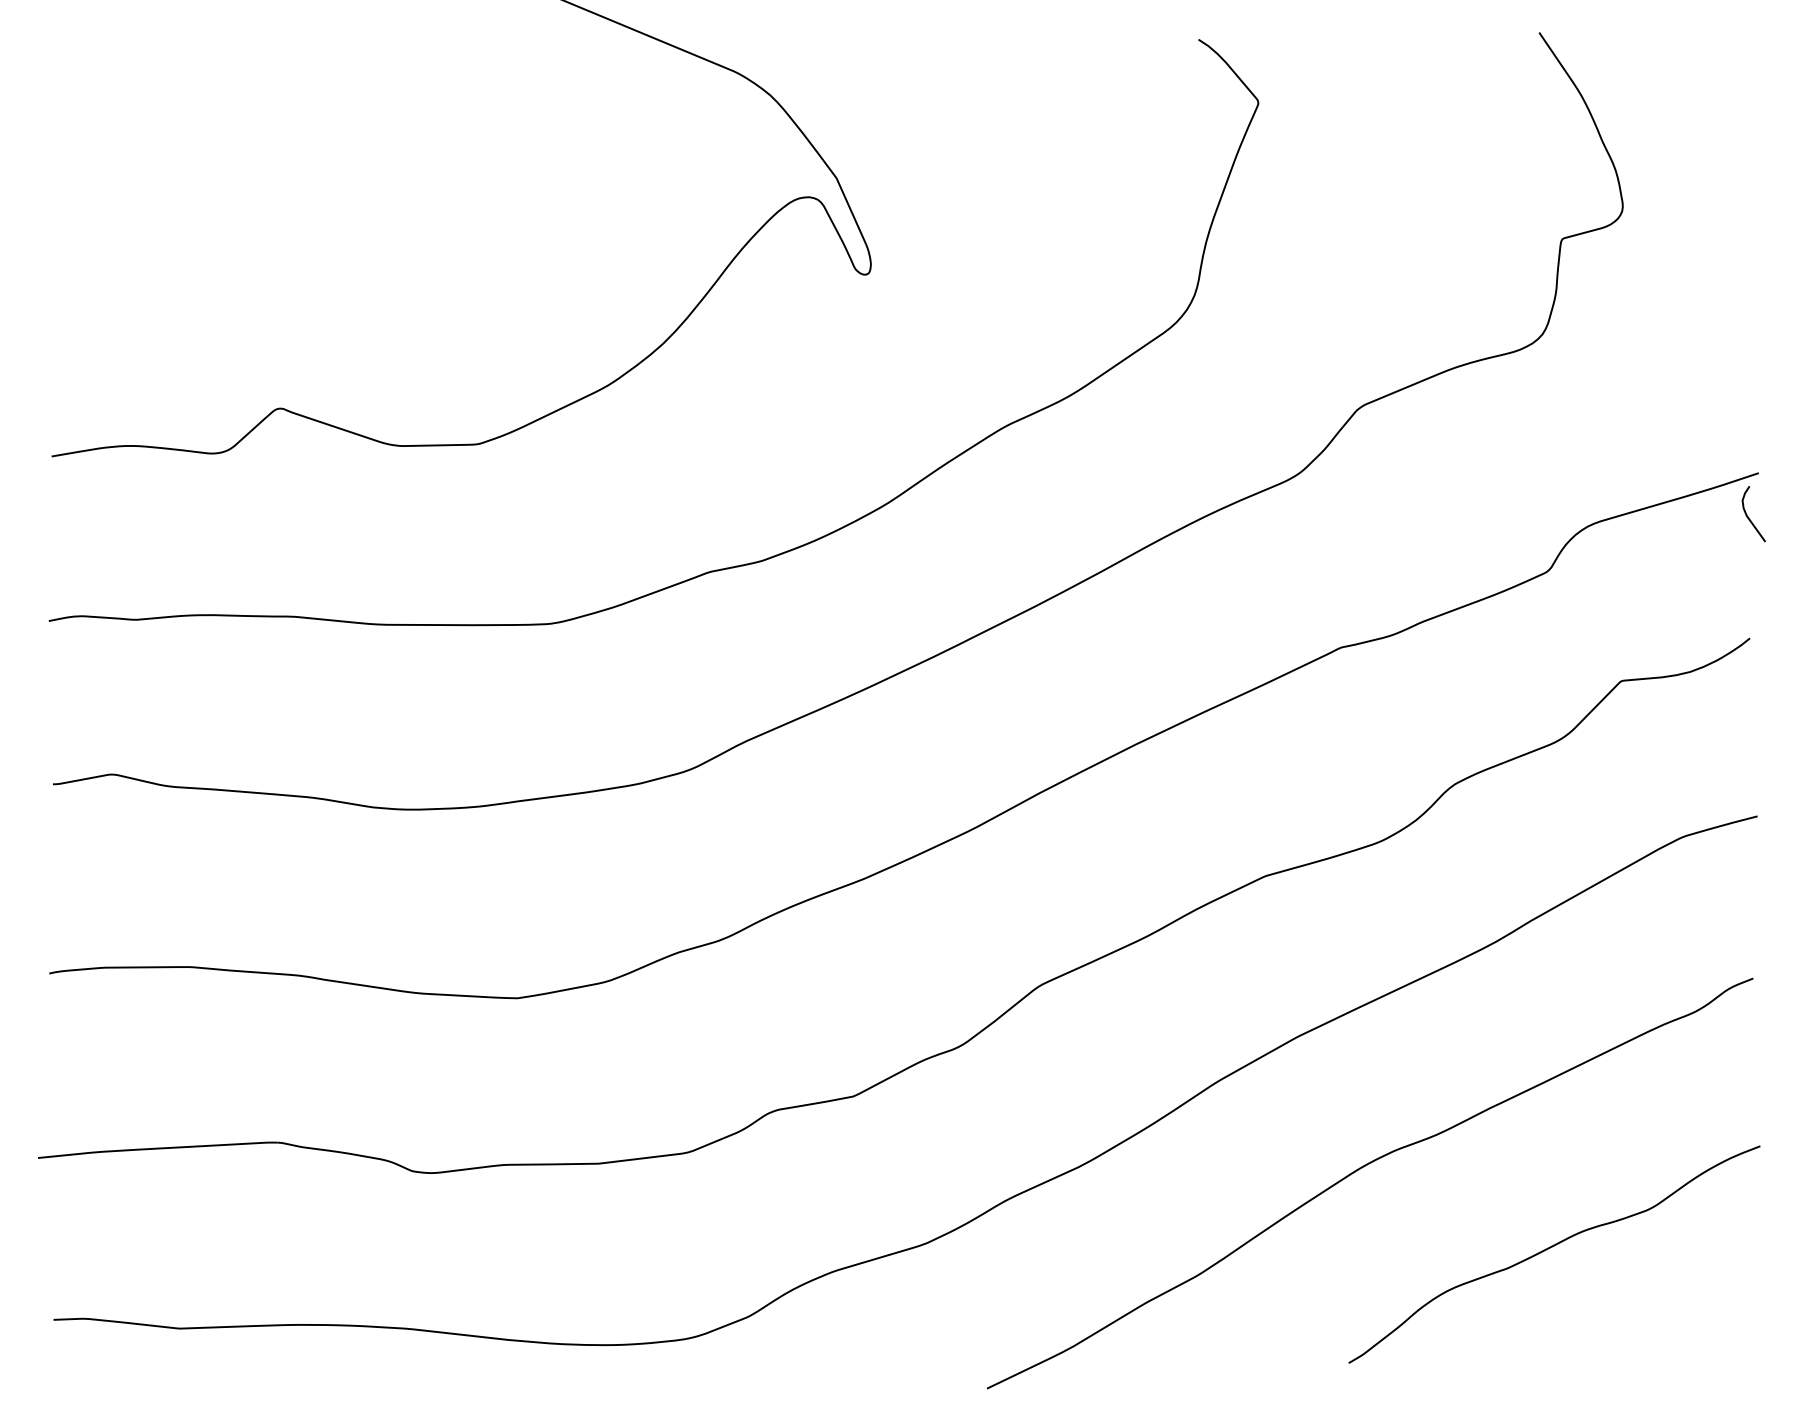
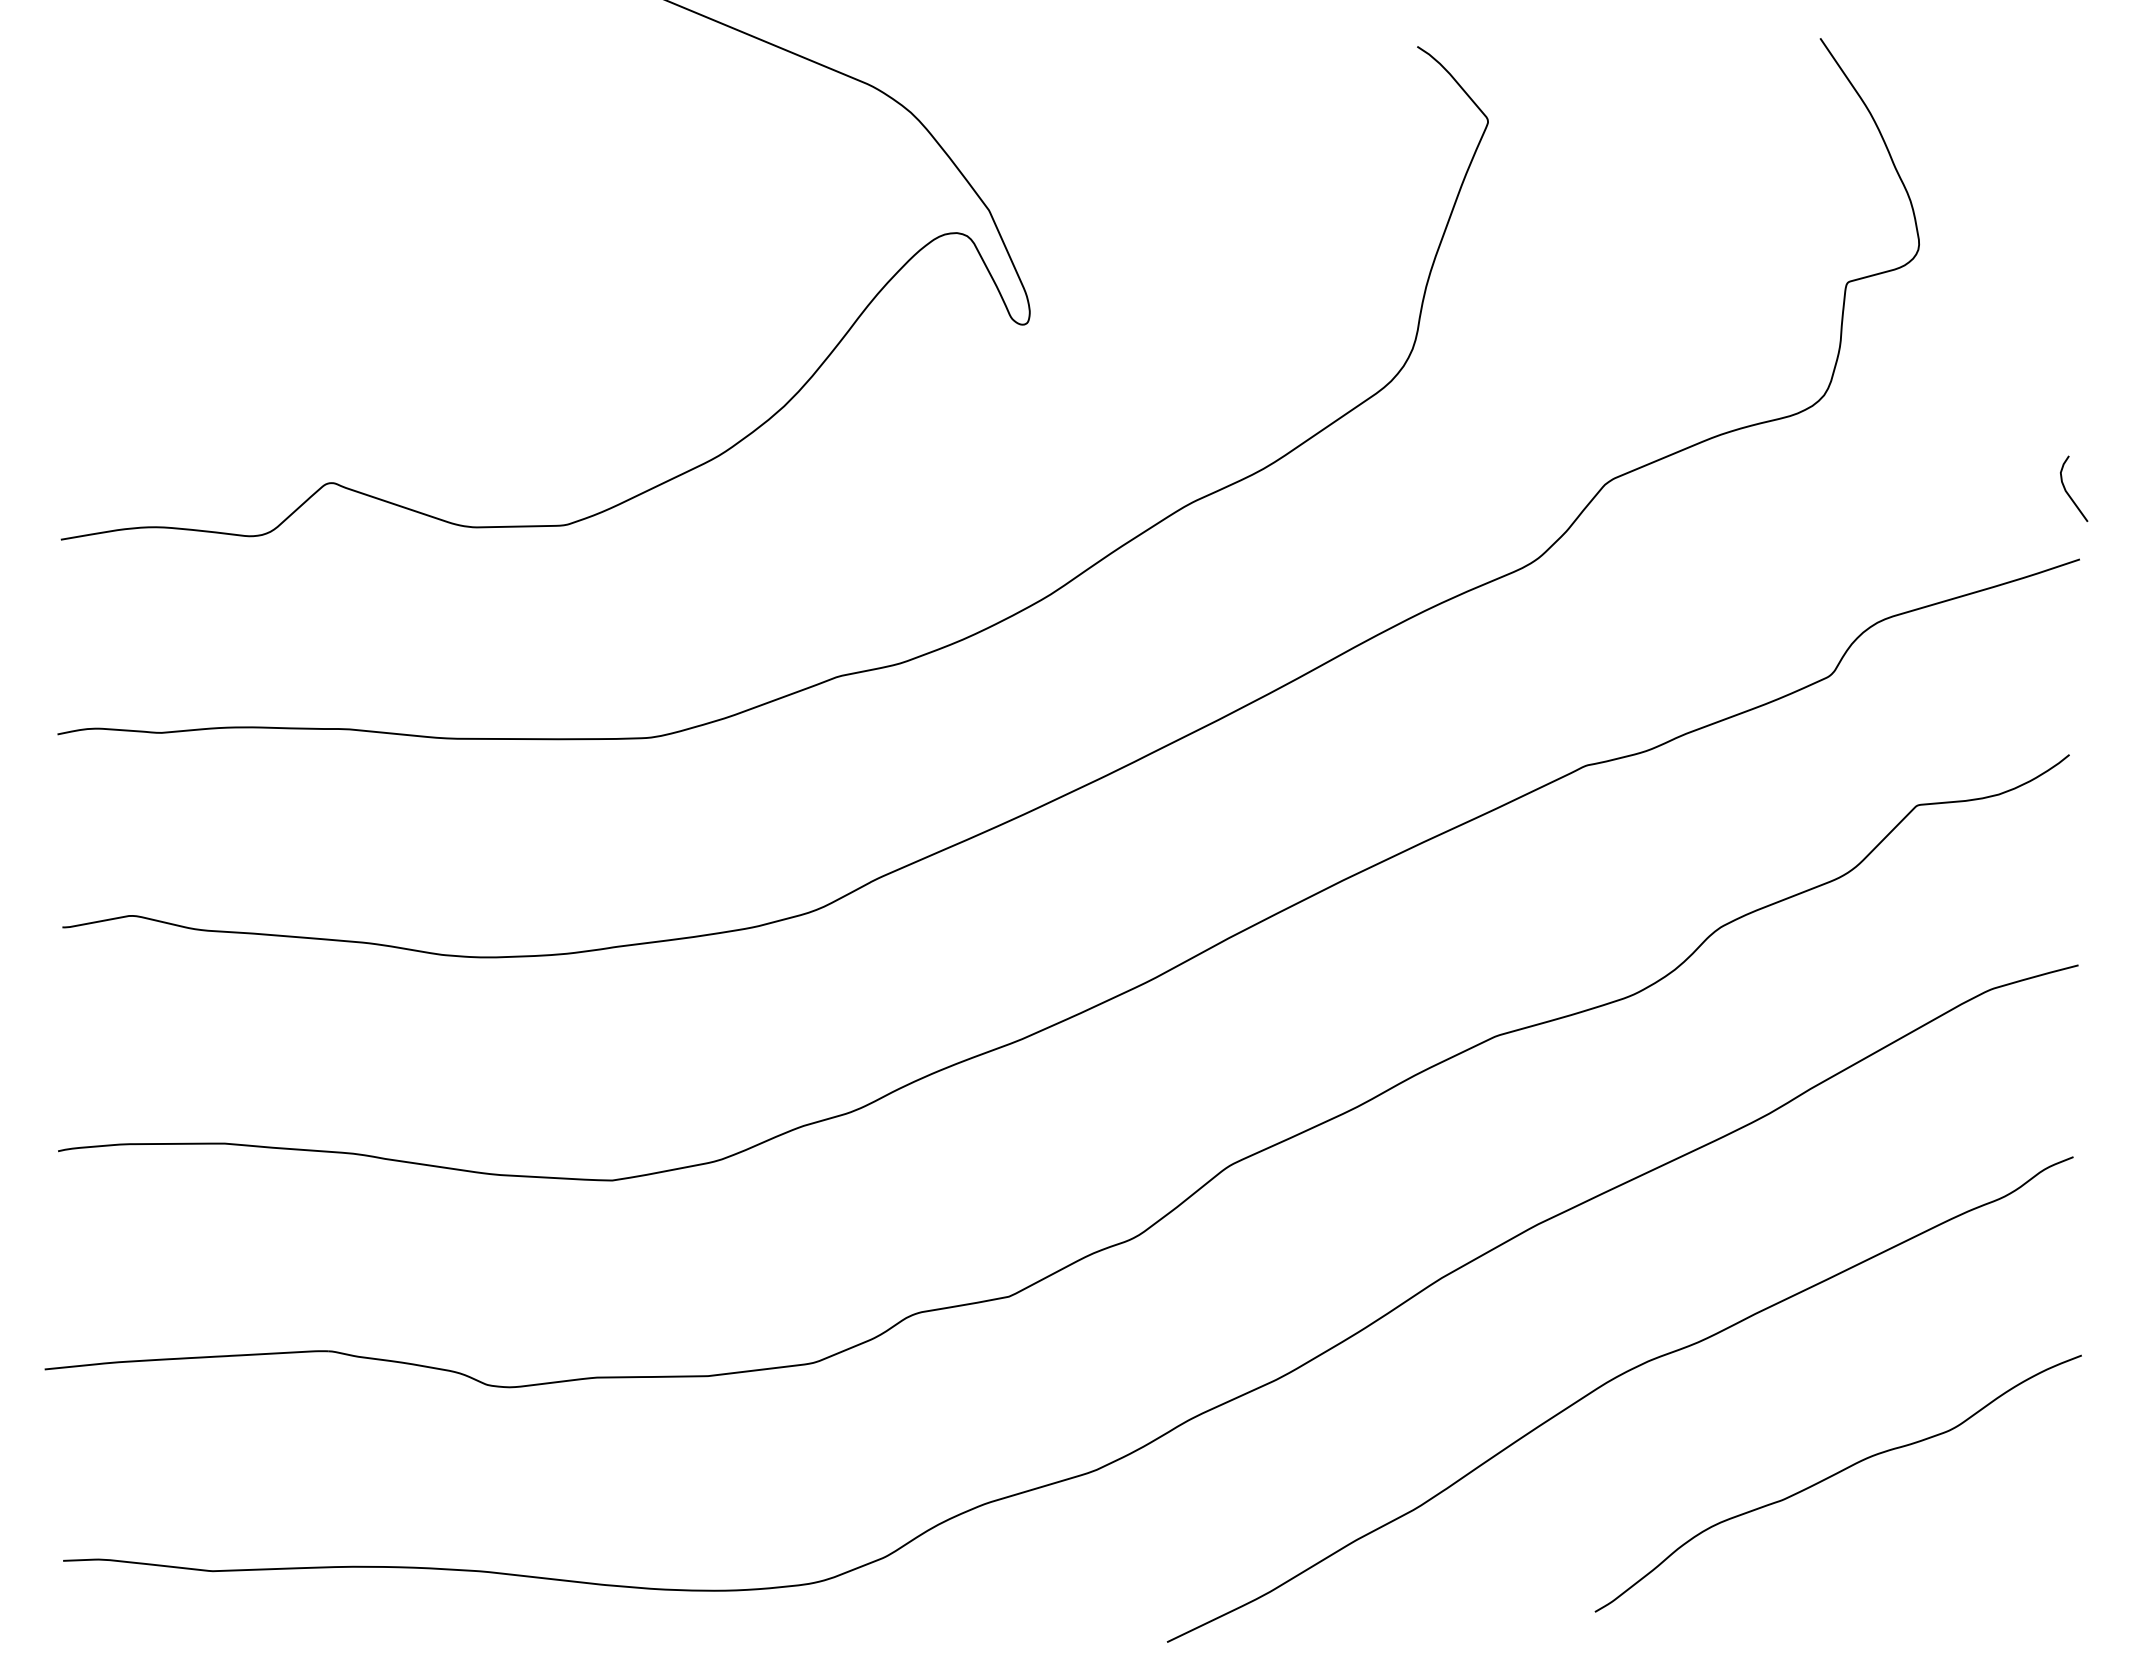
curve: (1748, 516) -> (2067, 491), moved

